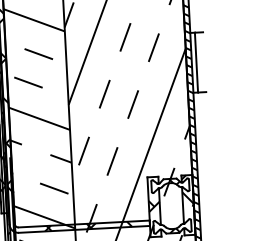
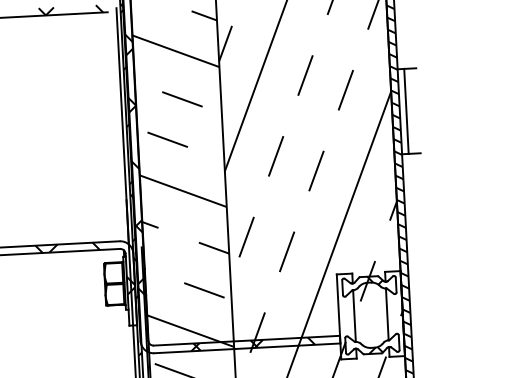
hatch: (187, 189) -> (393, 291), removed
hatch: (154, 206) -> (346, 315), removed

